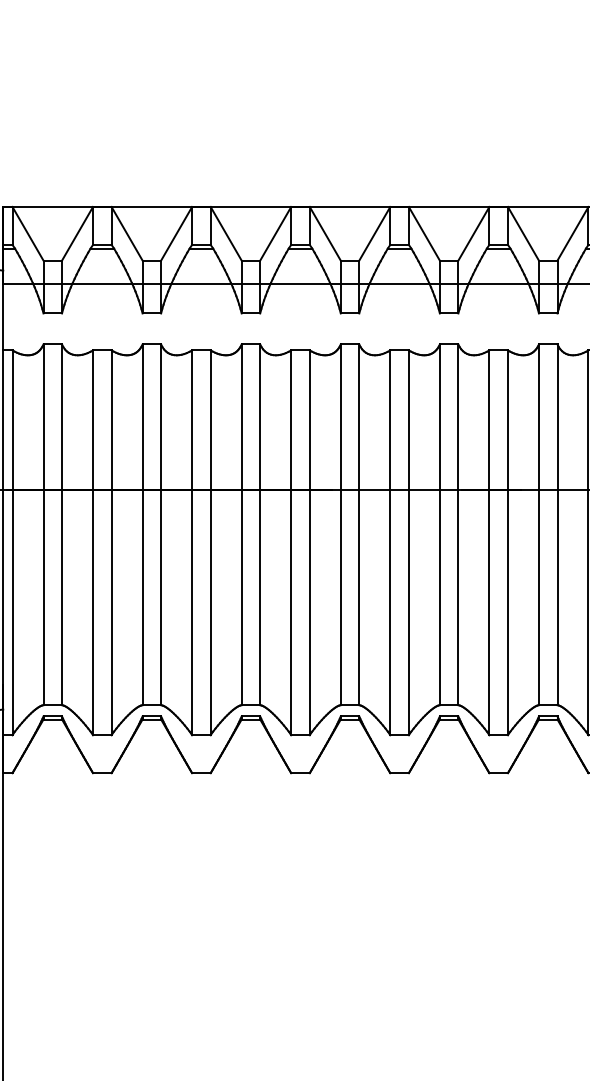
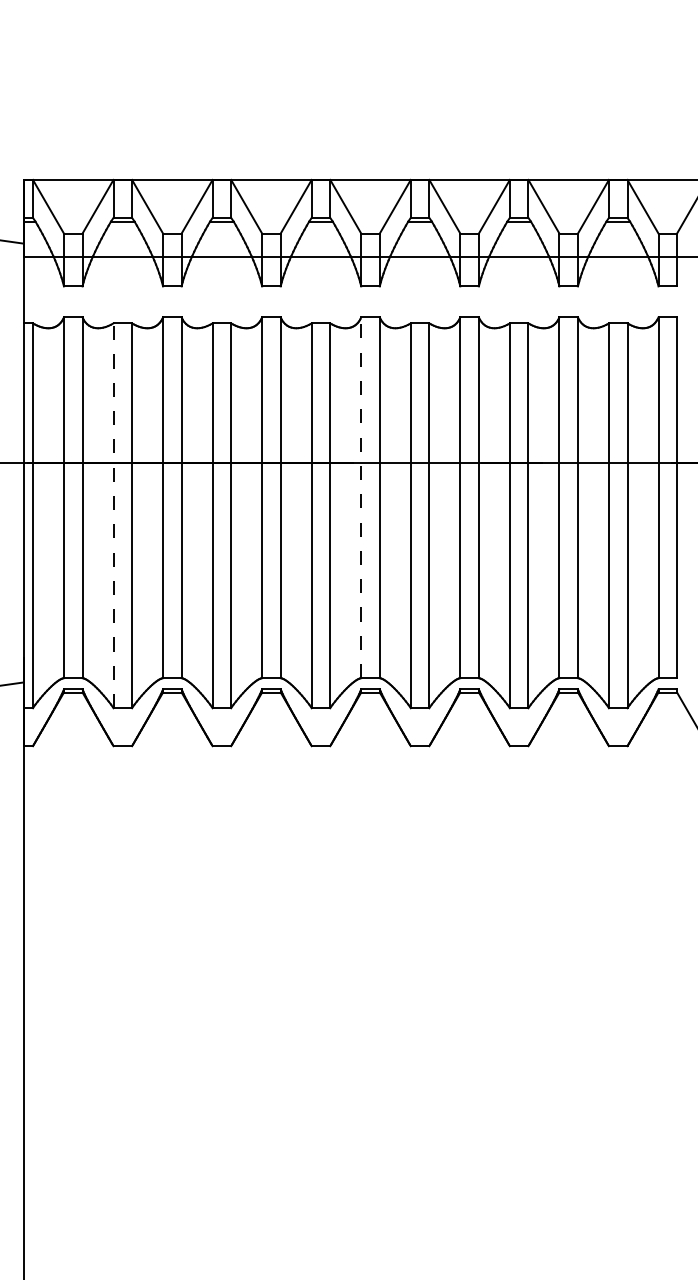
line: (341, 524) -> (361, 497), solid -> dashed
line: (93, 542) -> (113, 515), solid -> dashed

